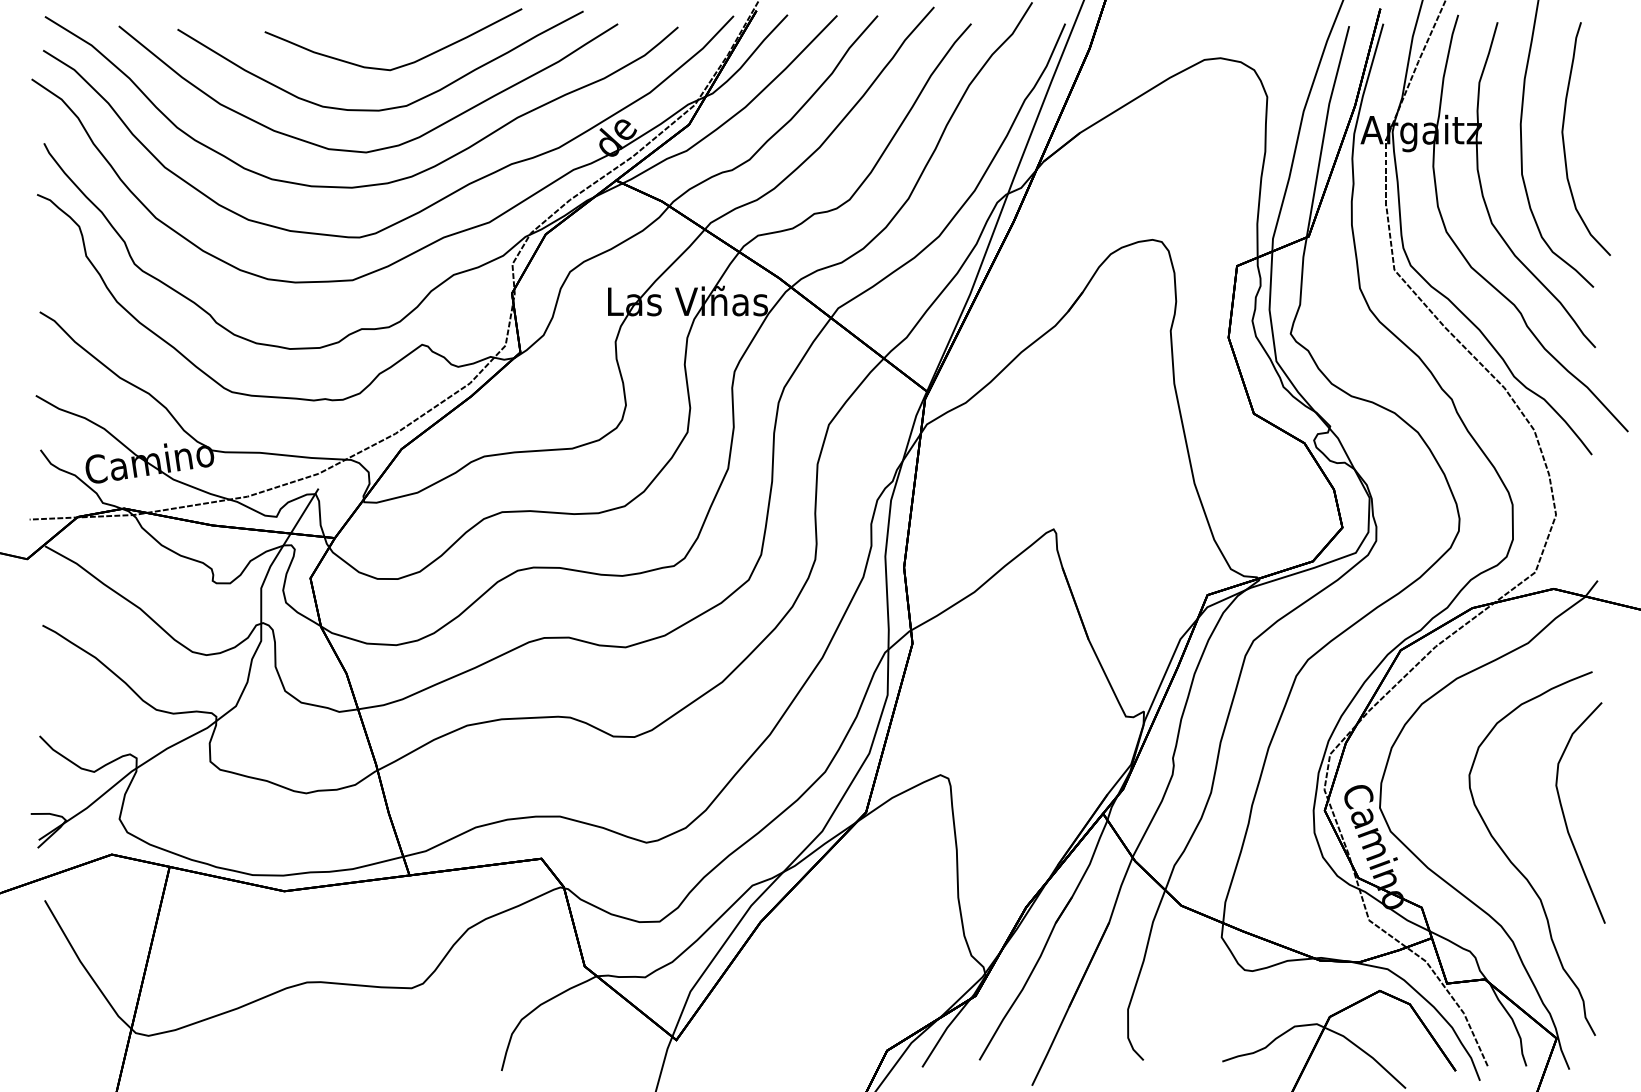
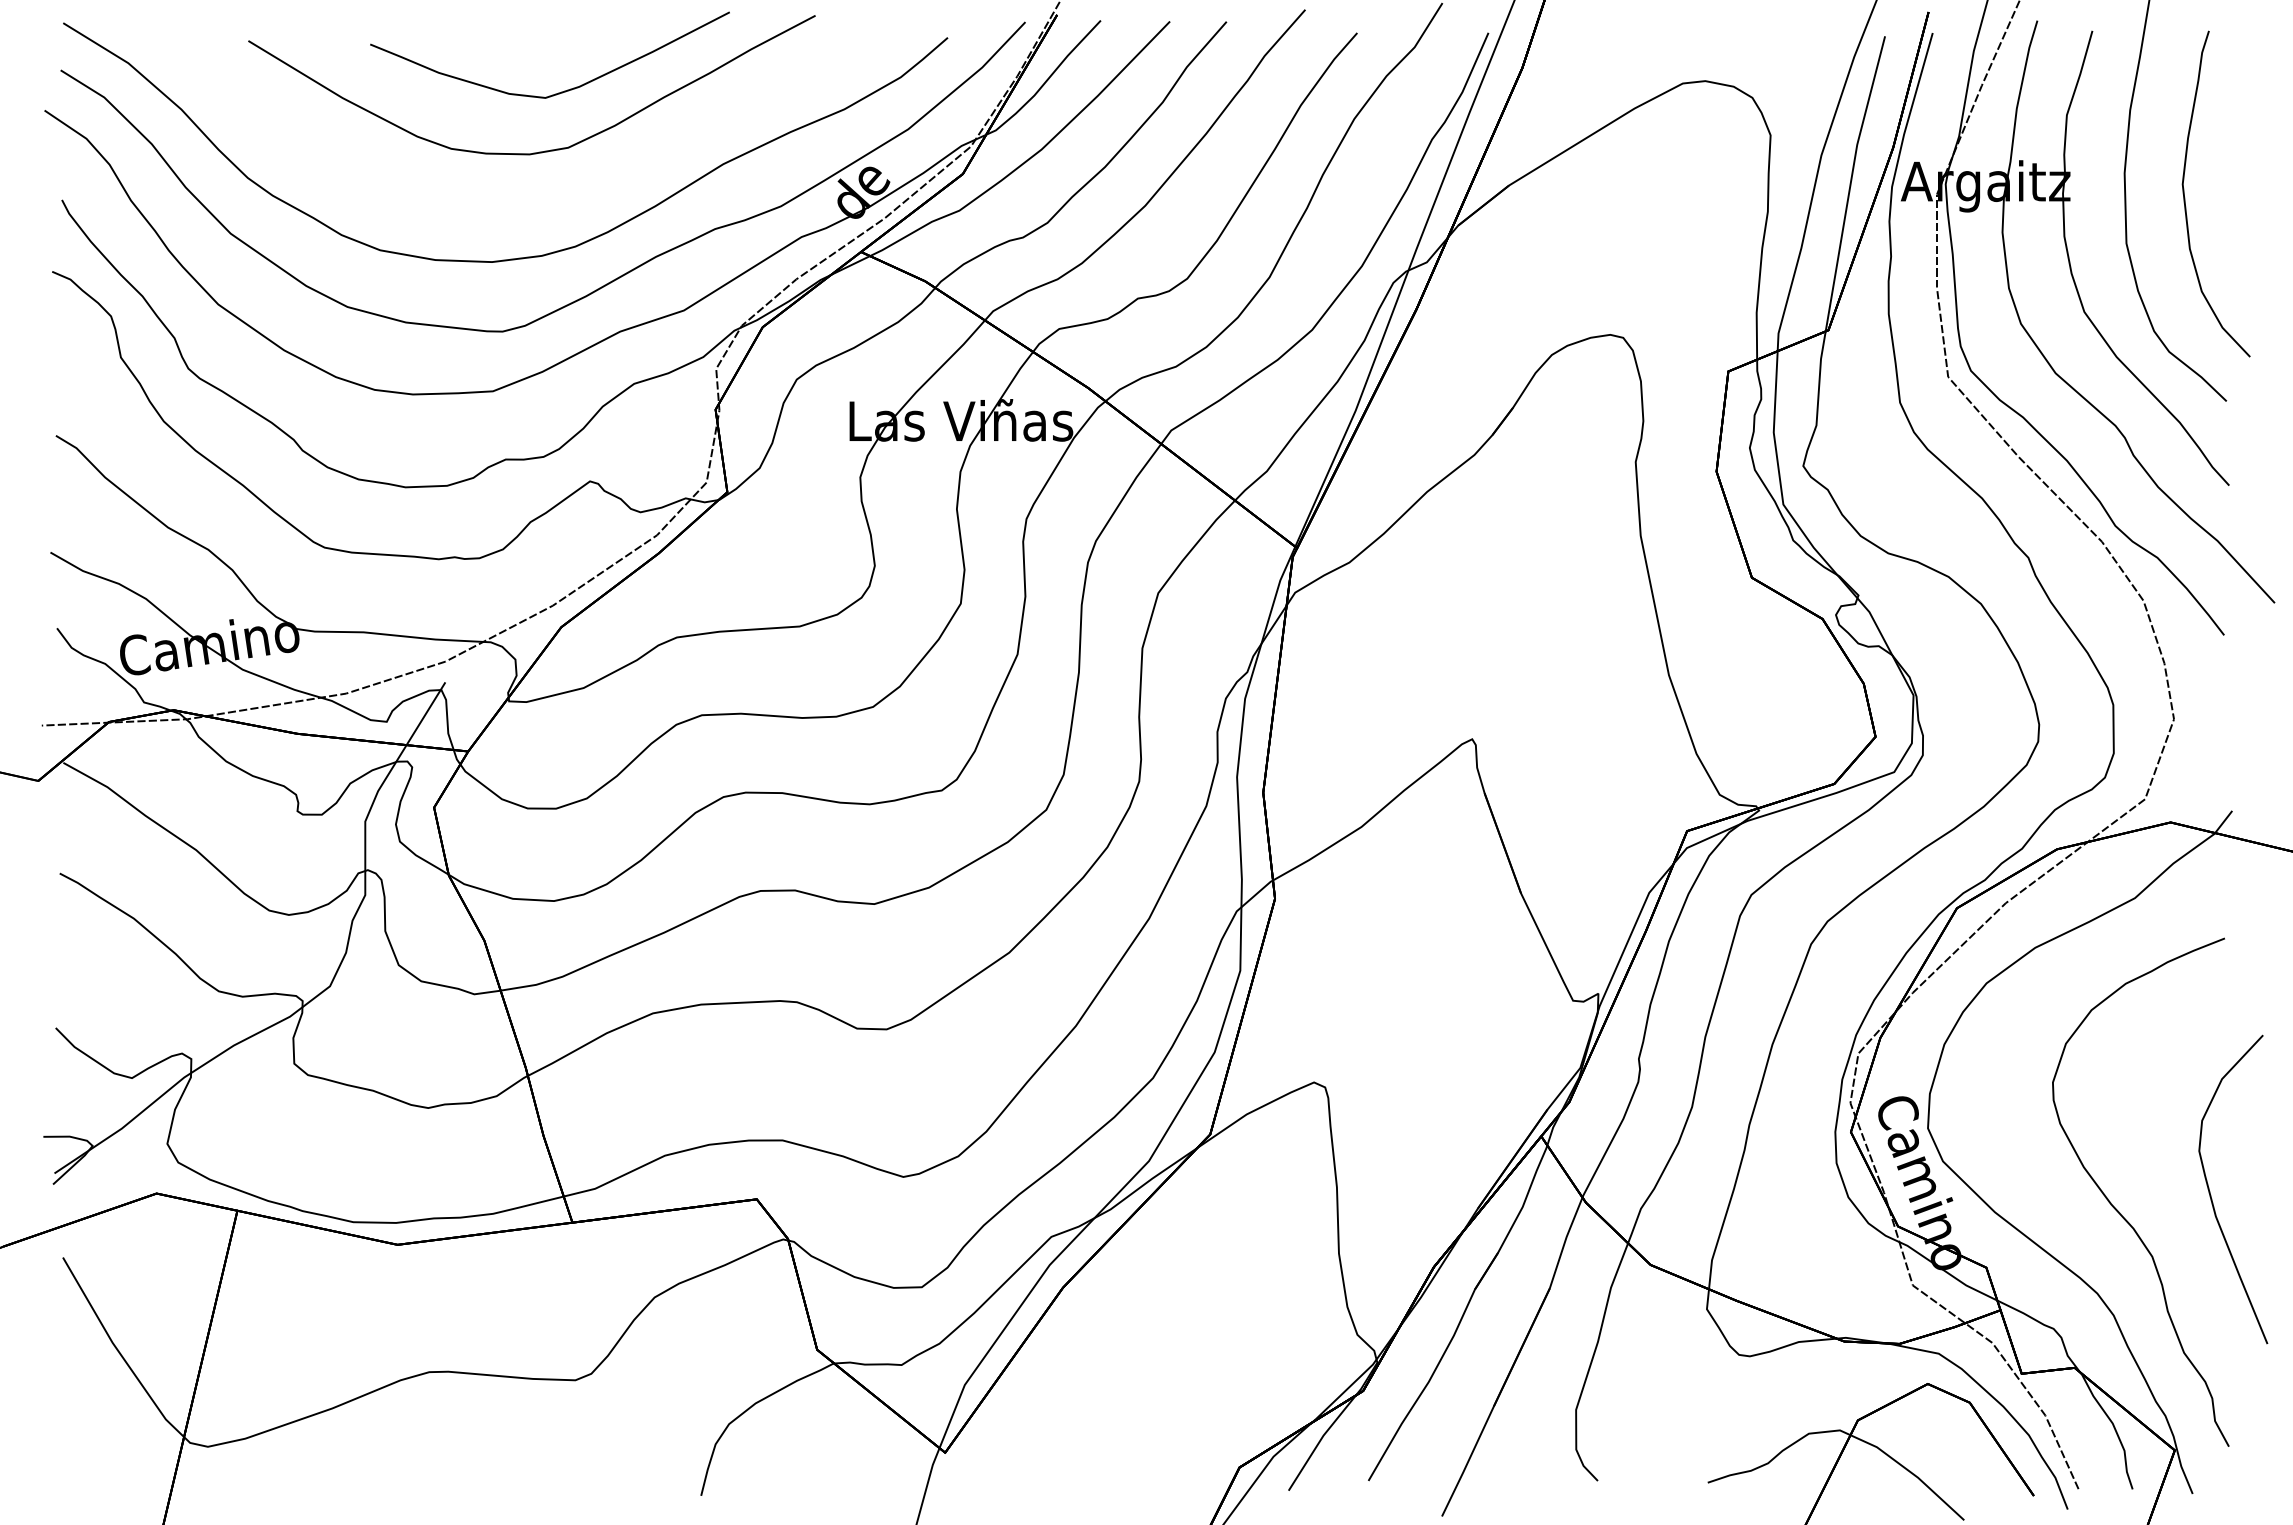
curve: (379, 148) -> (530, 207), removed
curve: (1565, 817) -> (2211, 1195), moved

